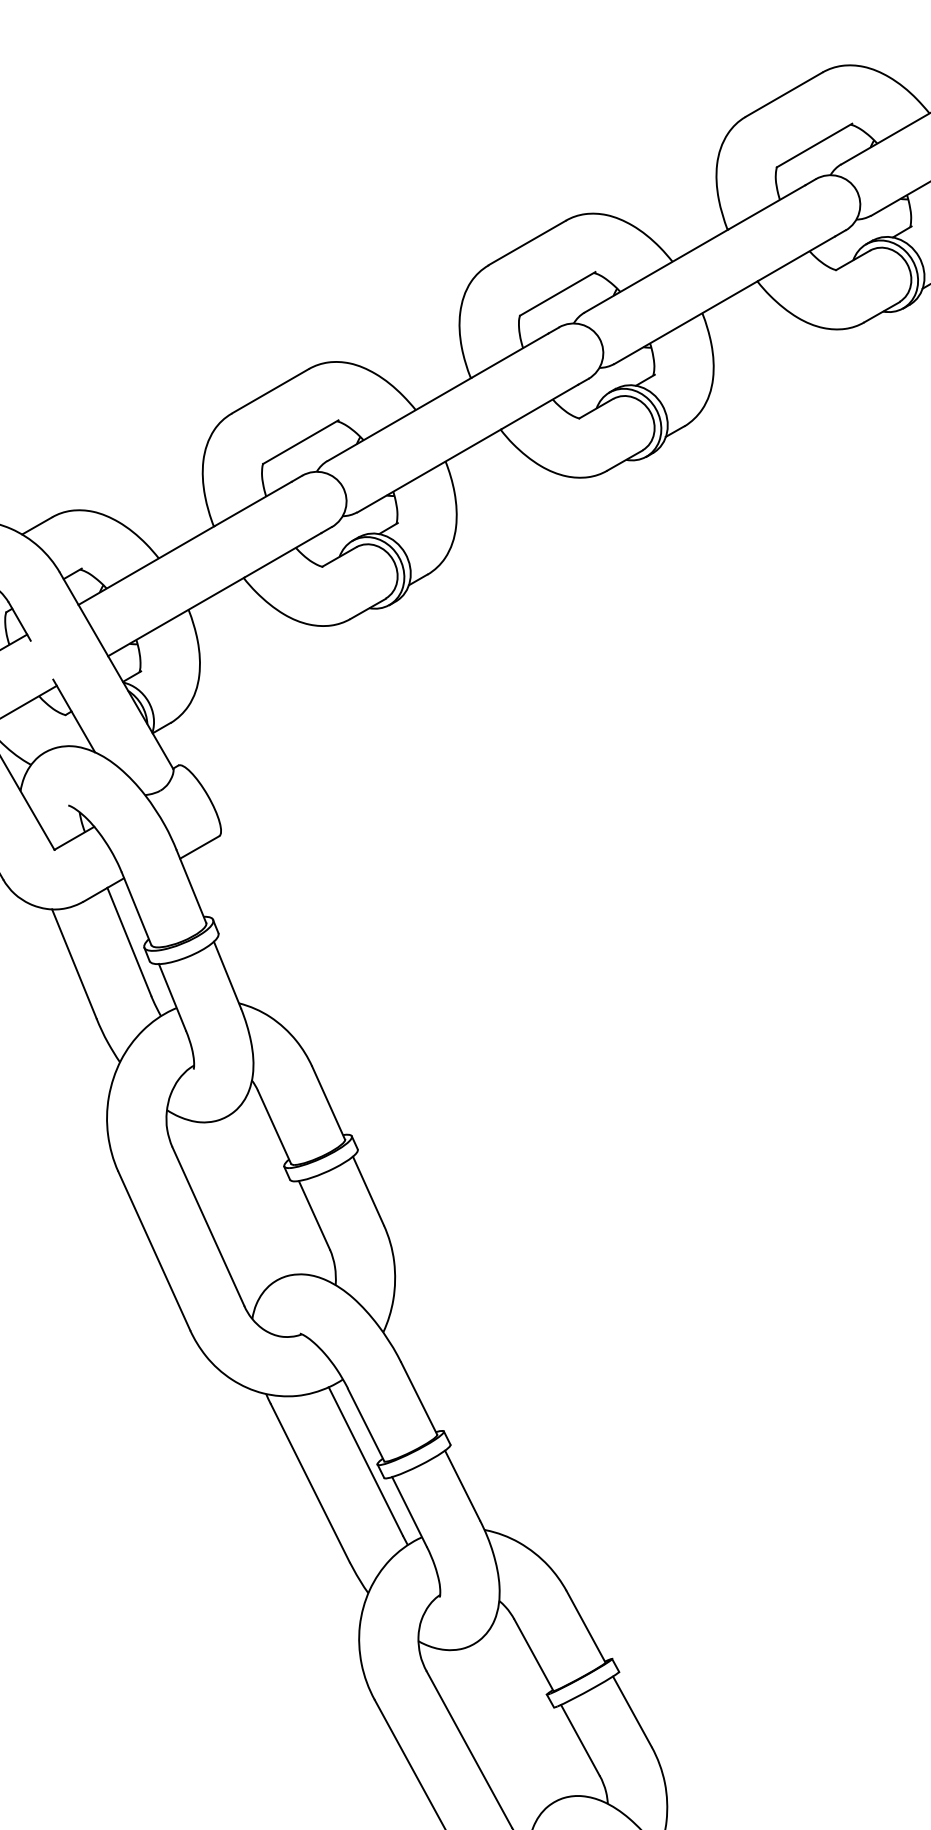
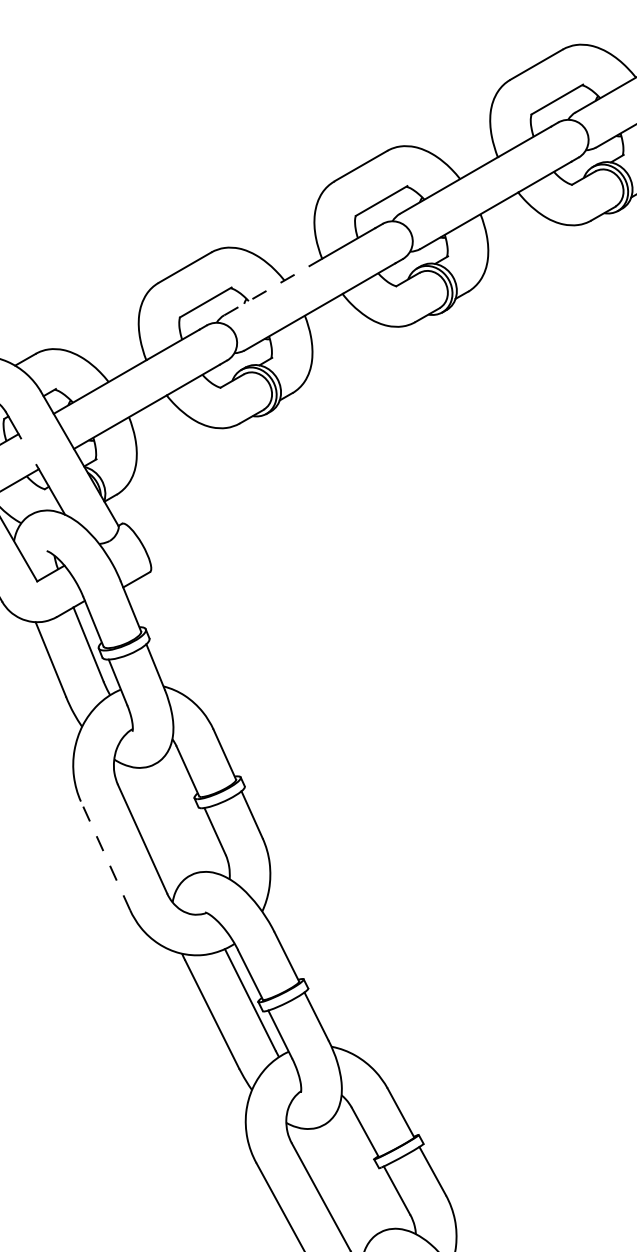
line: (399, 418) -> (273, 286), solid -> dashed
line: (154, 1250) -> (105, 855), solid -> dashed

